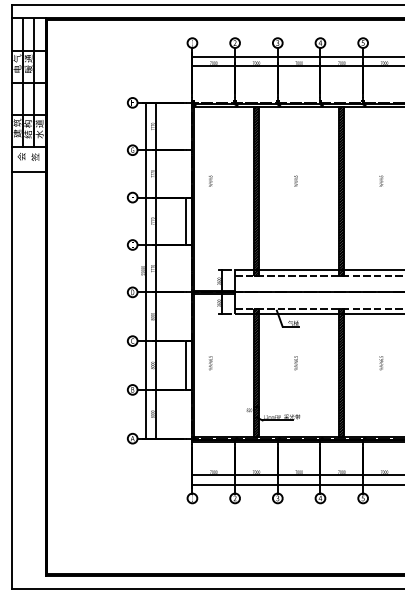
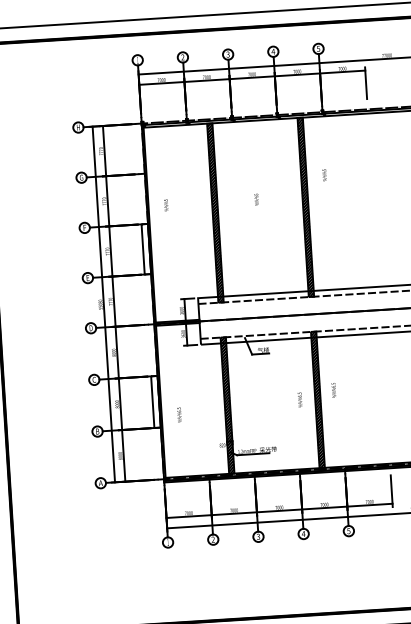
text: (381, 180) -> (324, 174), moved
text: (210, 363) -> (179, 415), moved
text: (295, 363) -> (299, 400), moved
text: (381, 363) -> (334, 390), moved

